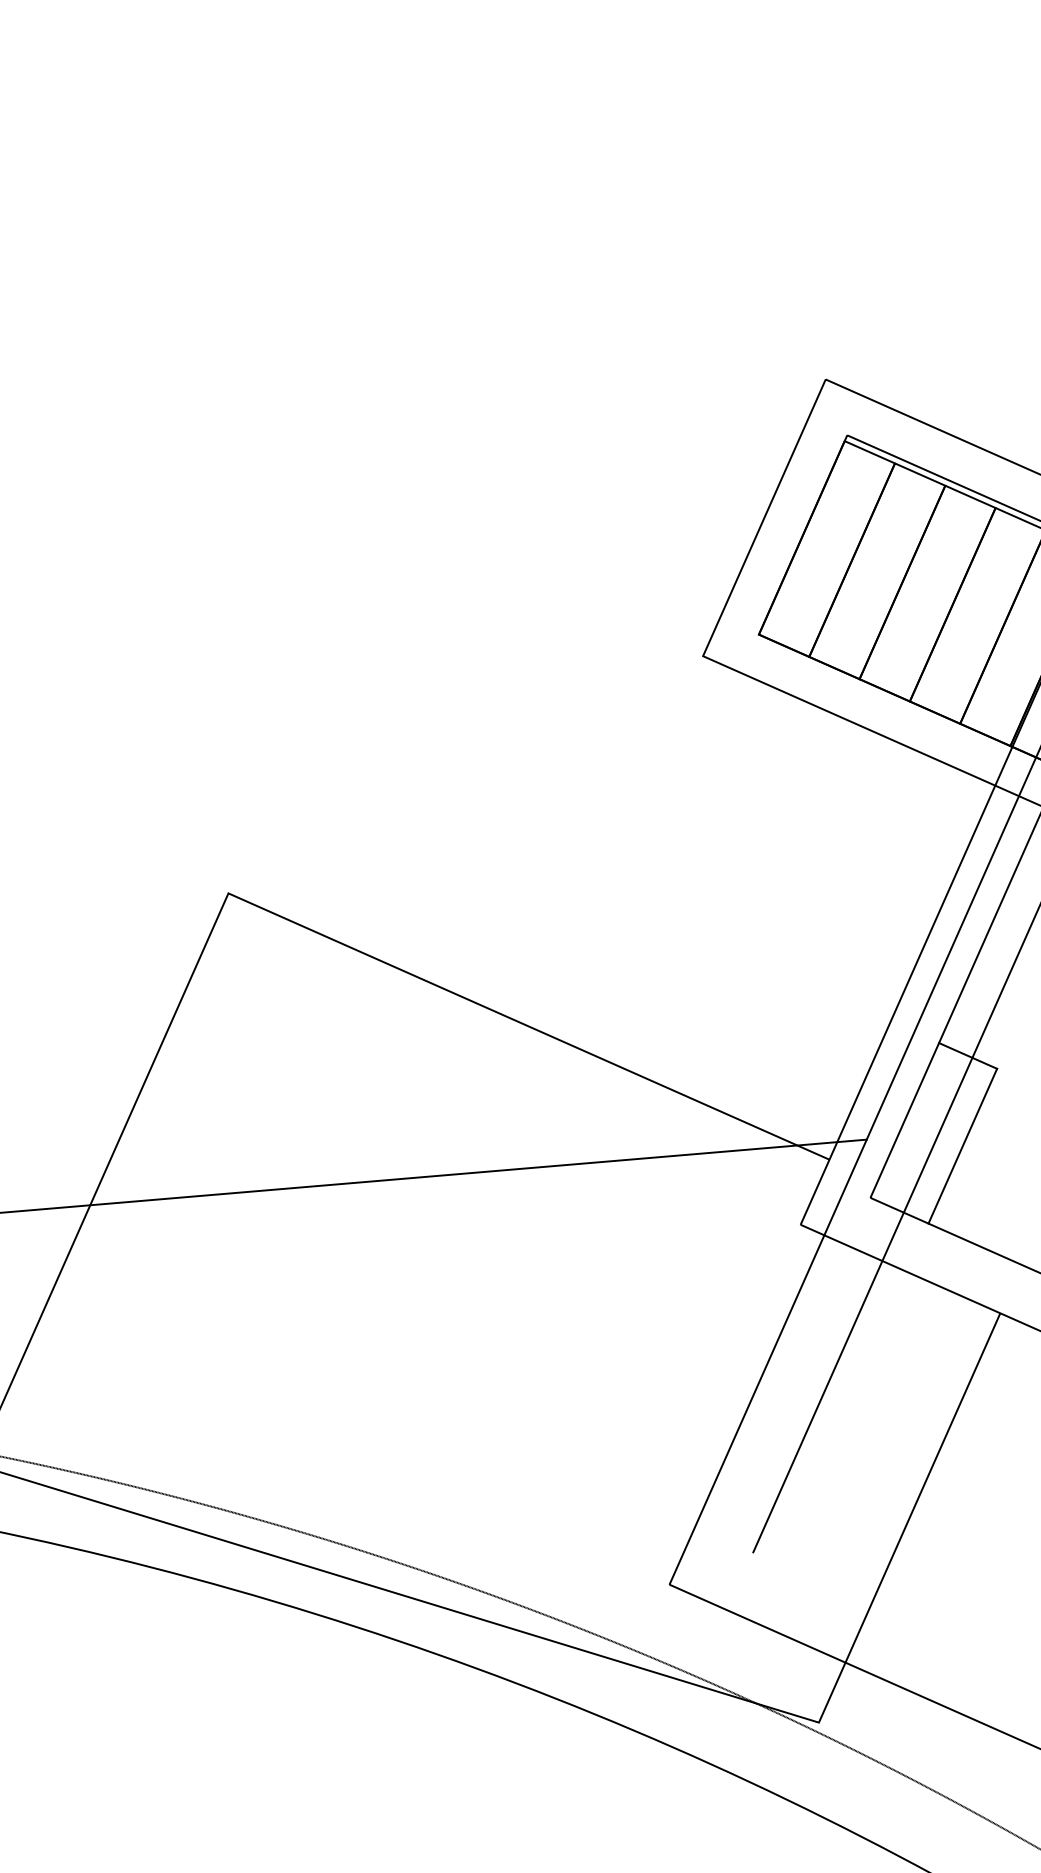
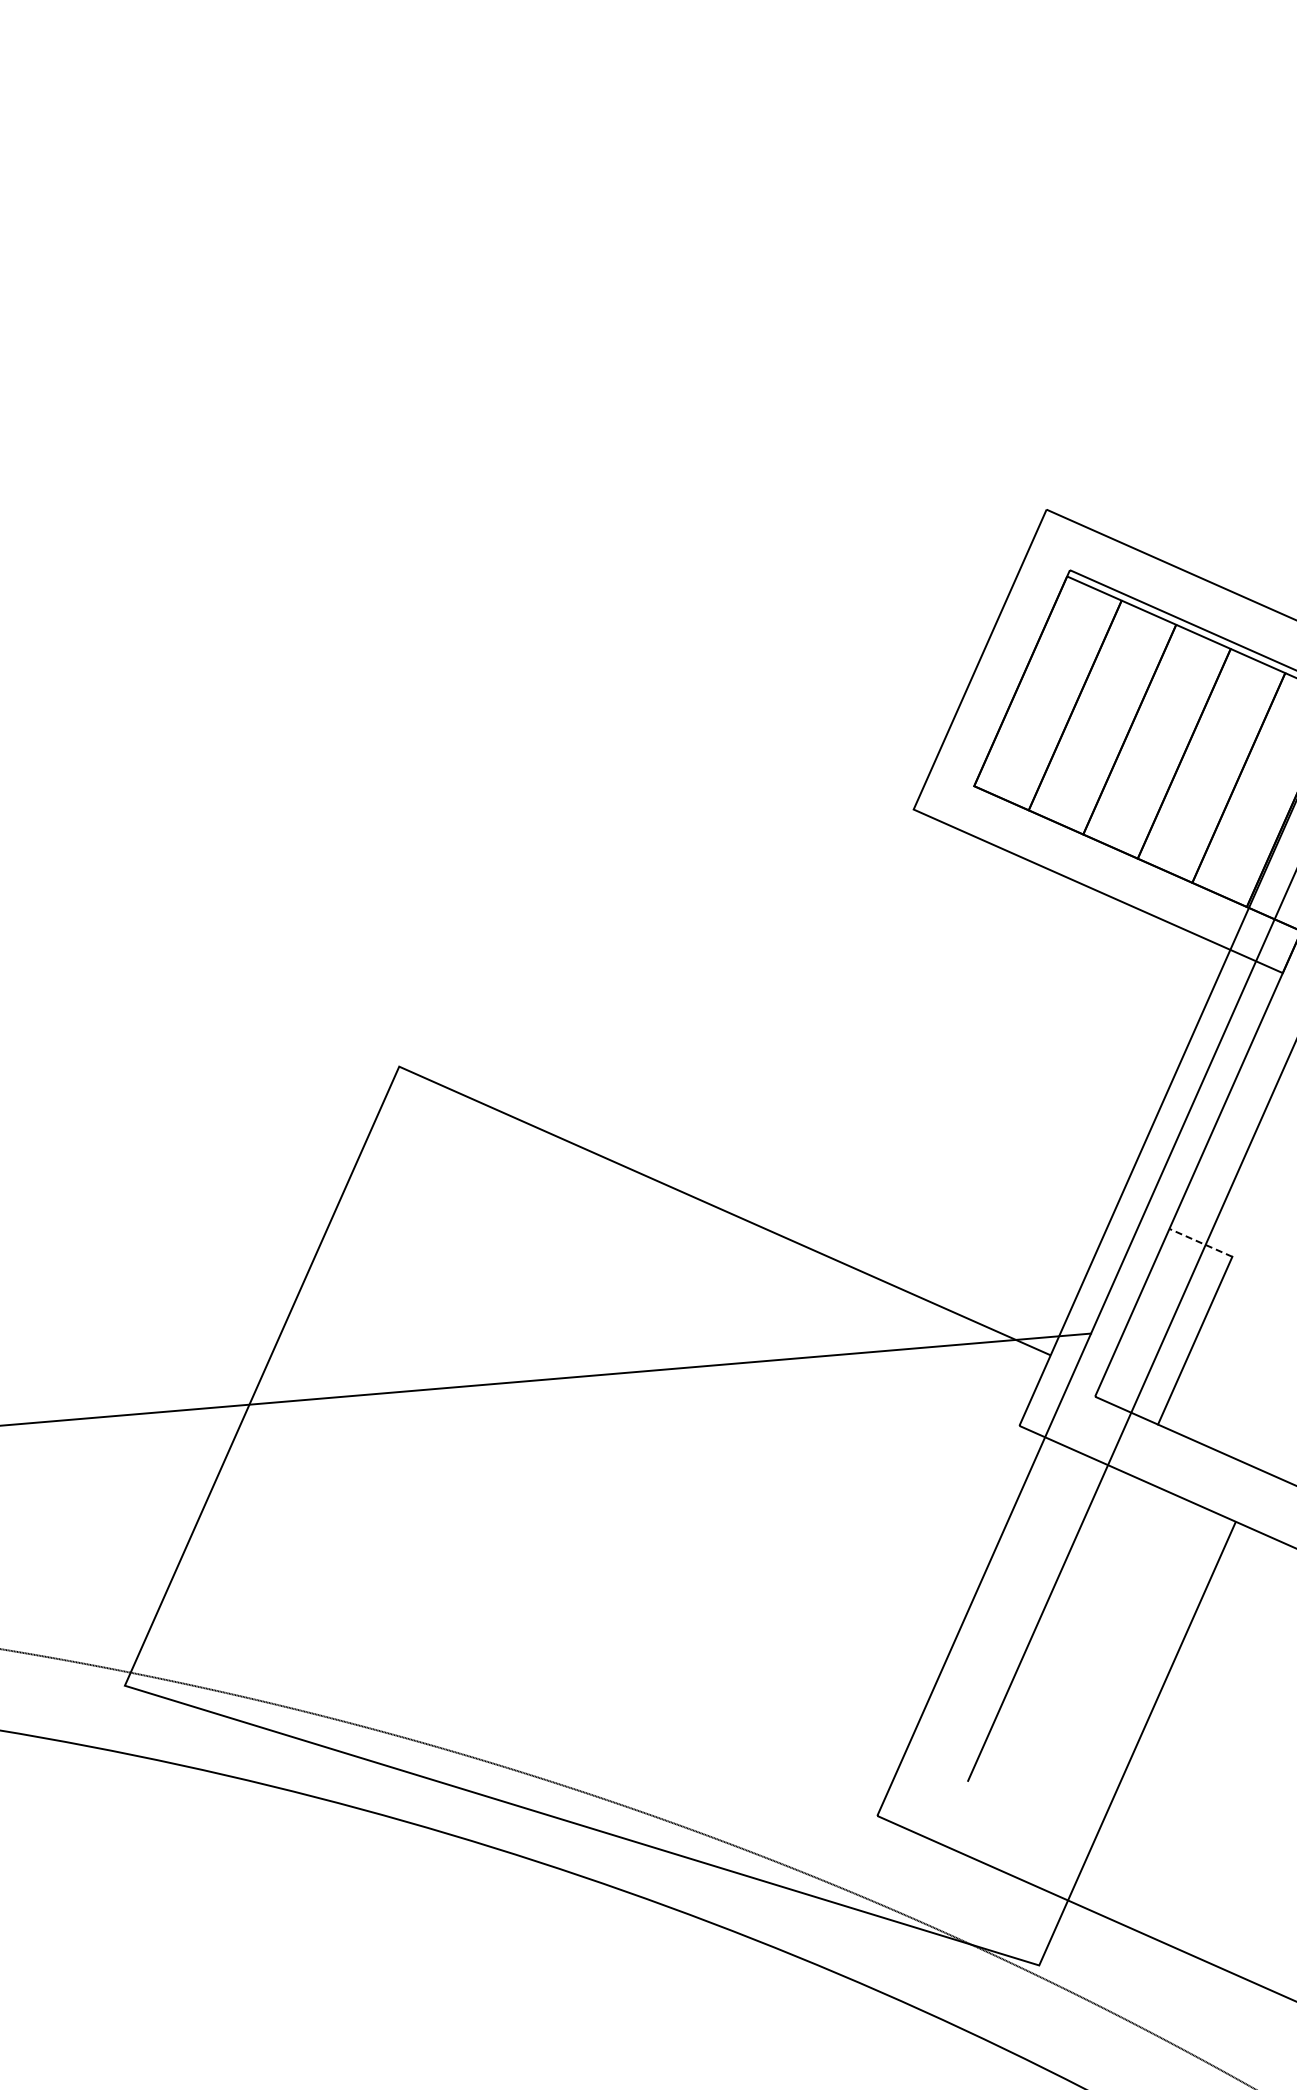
line: (967, 1055) -> (1200, 1242), solid -> dashed

